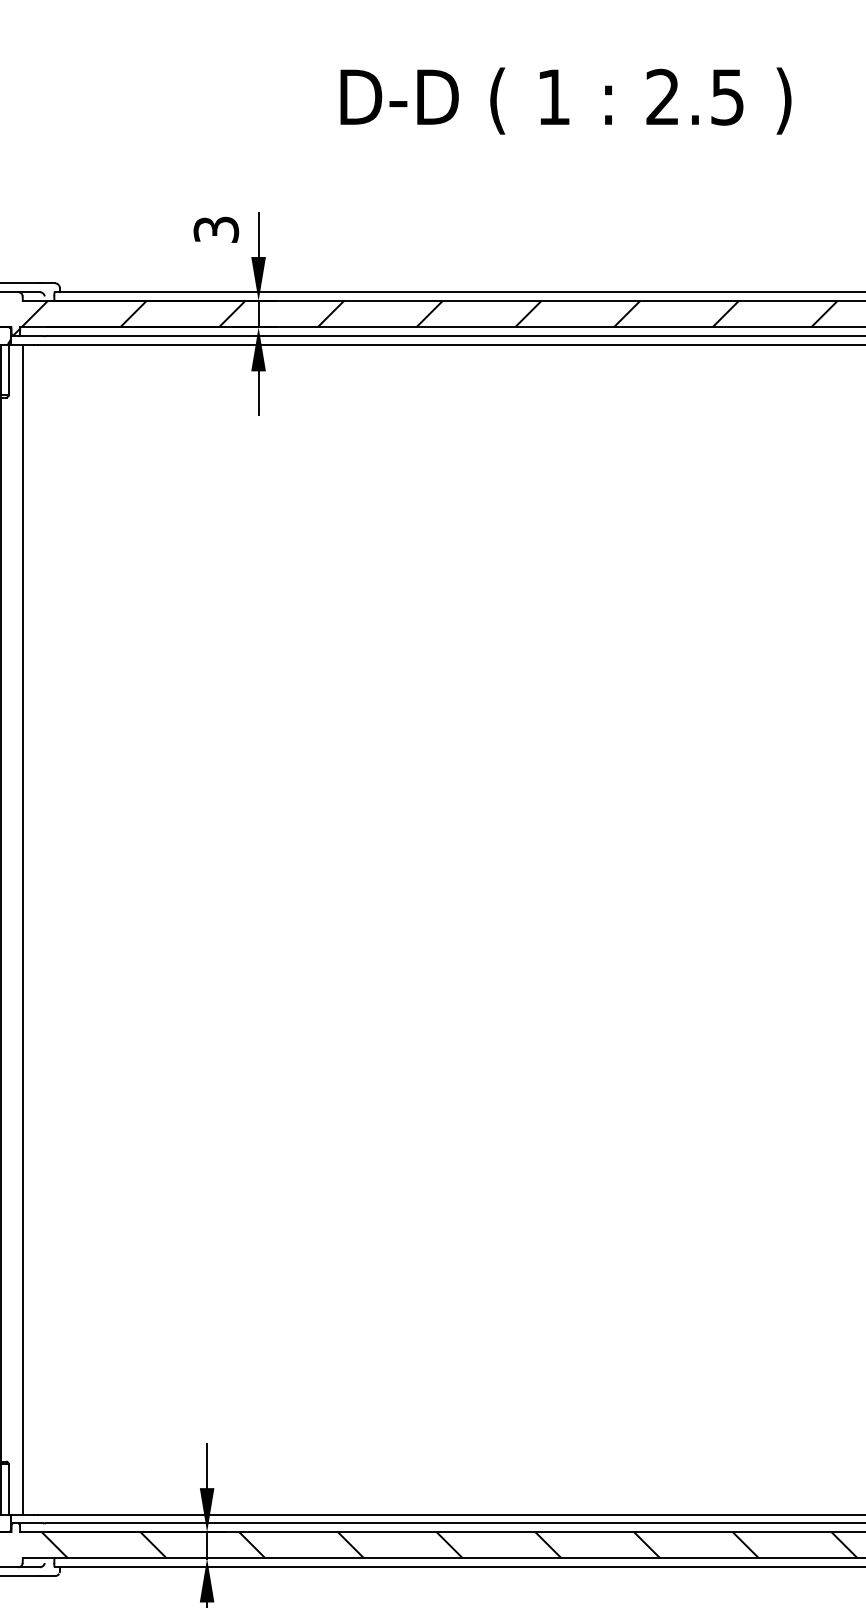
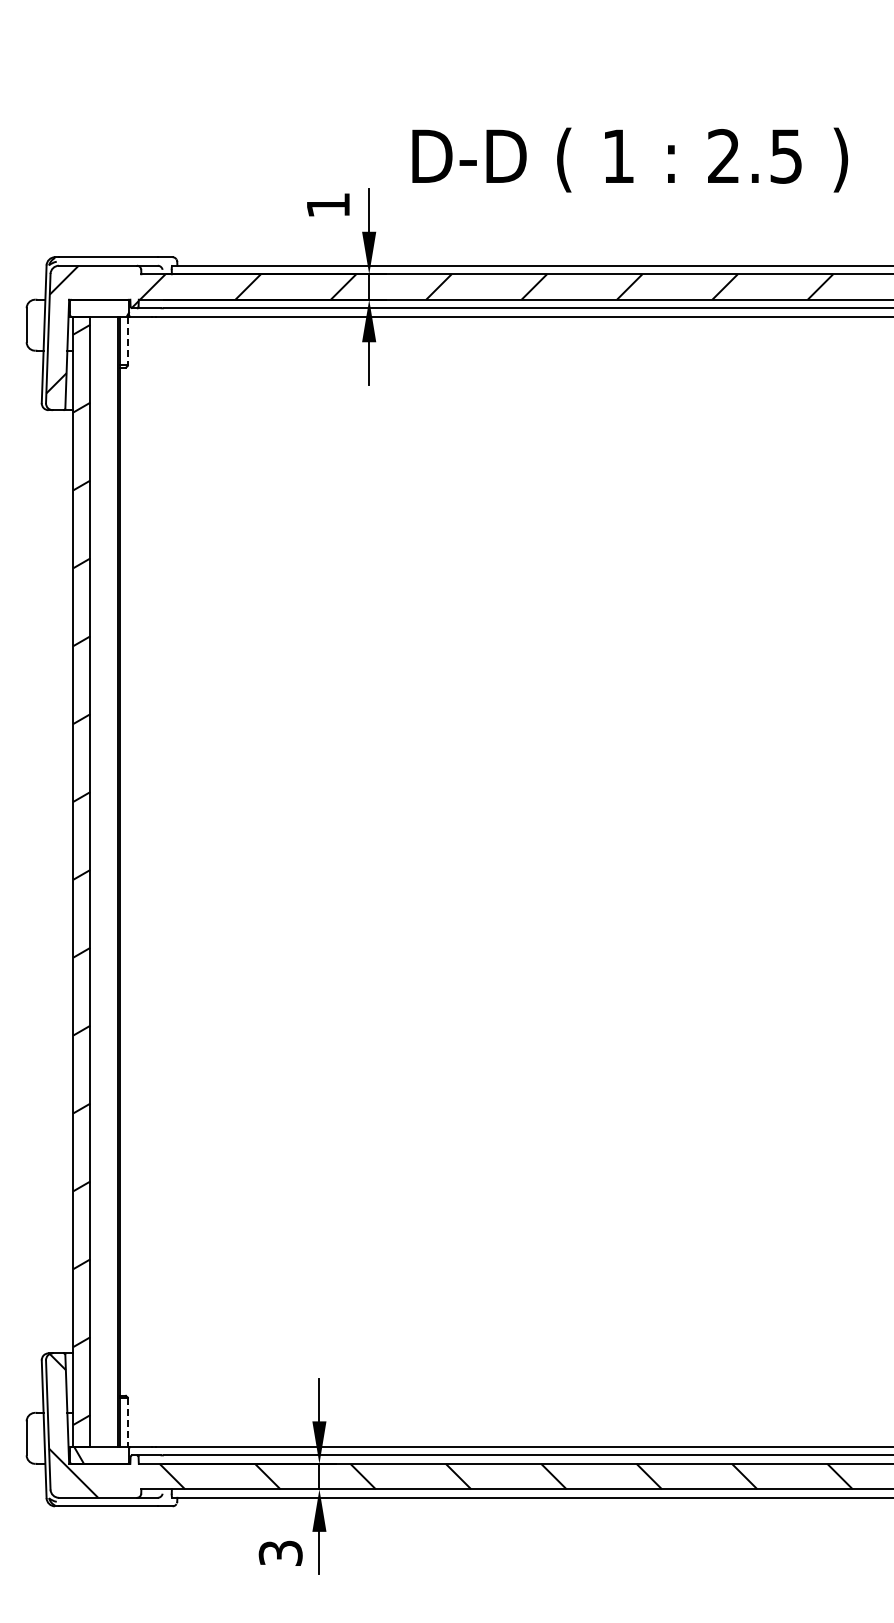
text: (566, 100) -> (630, 159), moved
text: (216, 229) -> (328, 205), 3 -> 1
line: (9, 370) -> (128, 341), solid -> dashed
line: (22, 929) -> (141, 881), removed
line: (9, 1490) -> (128, 1423), solid -> dashed

